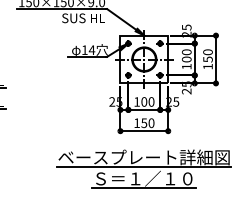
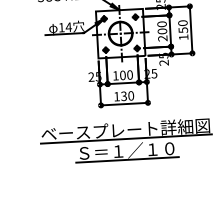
text: (186, 66) -> (162, 38), 100 -> 200
text: (144, 122) -> (124, 95), 150 -> 130

